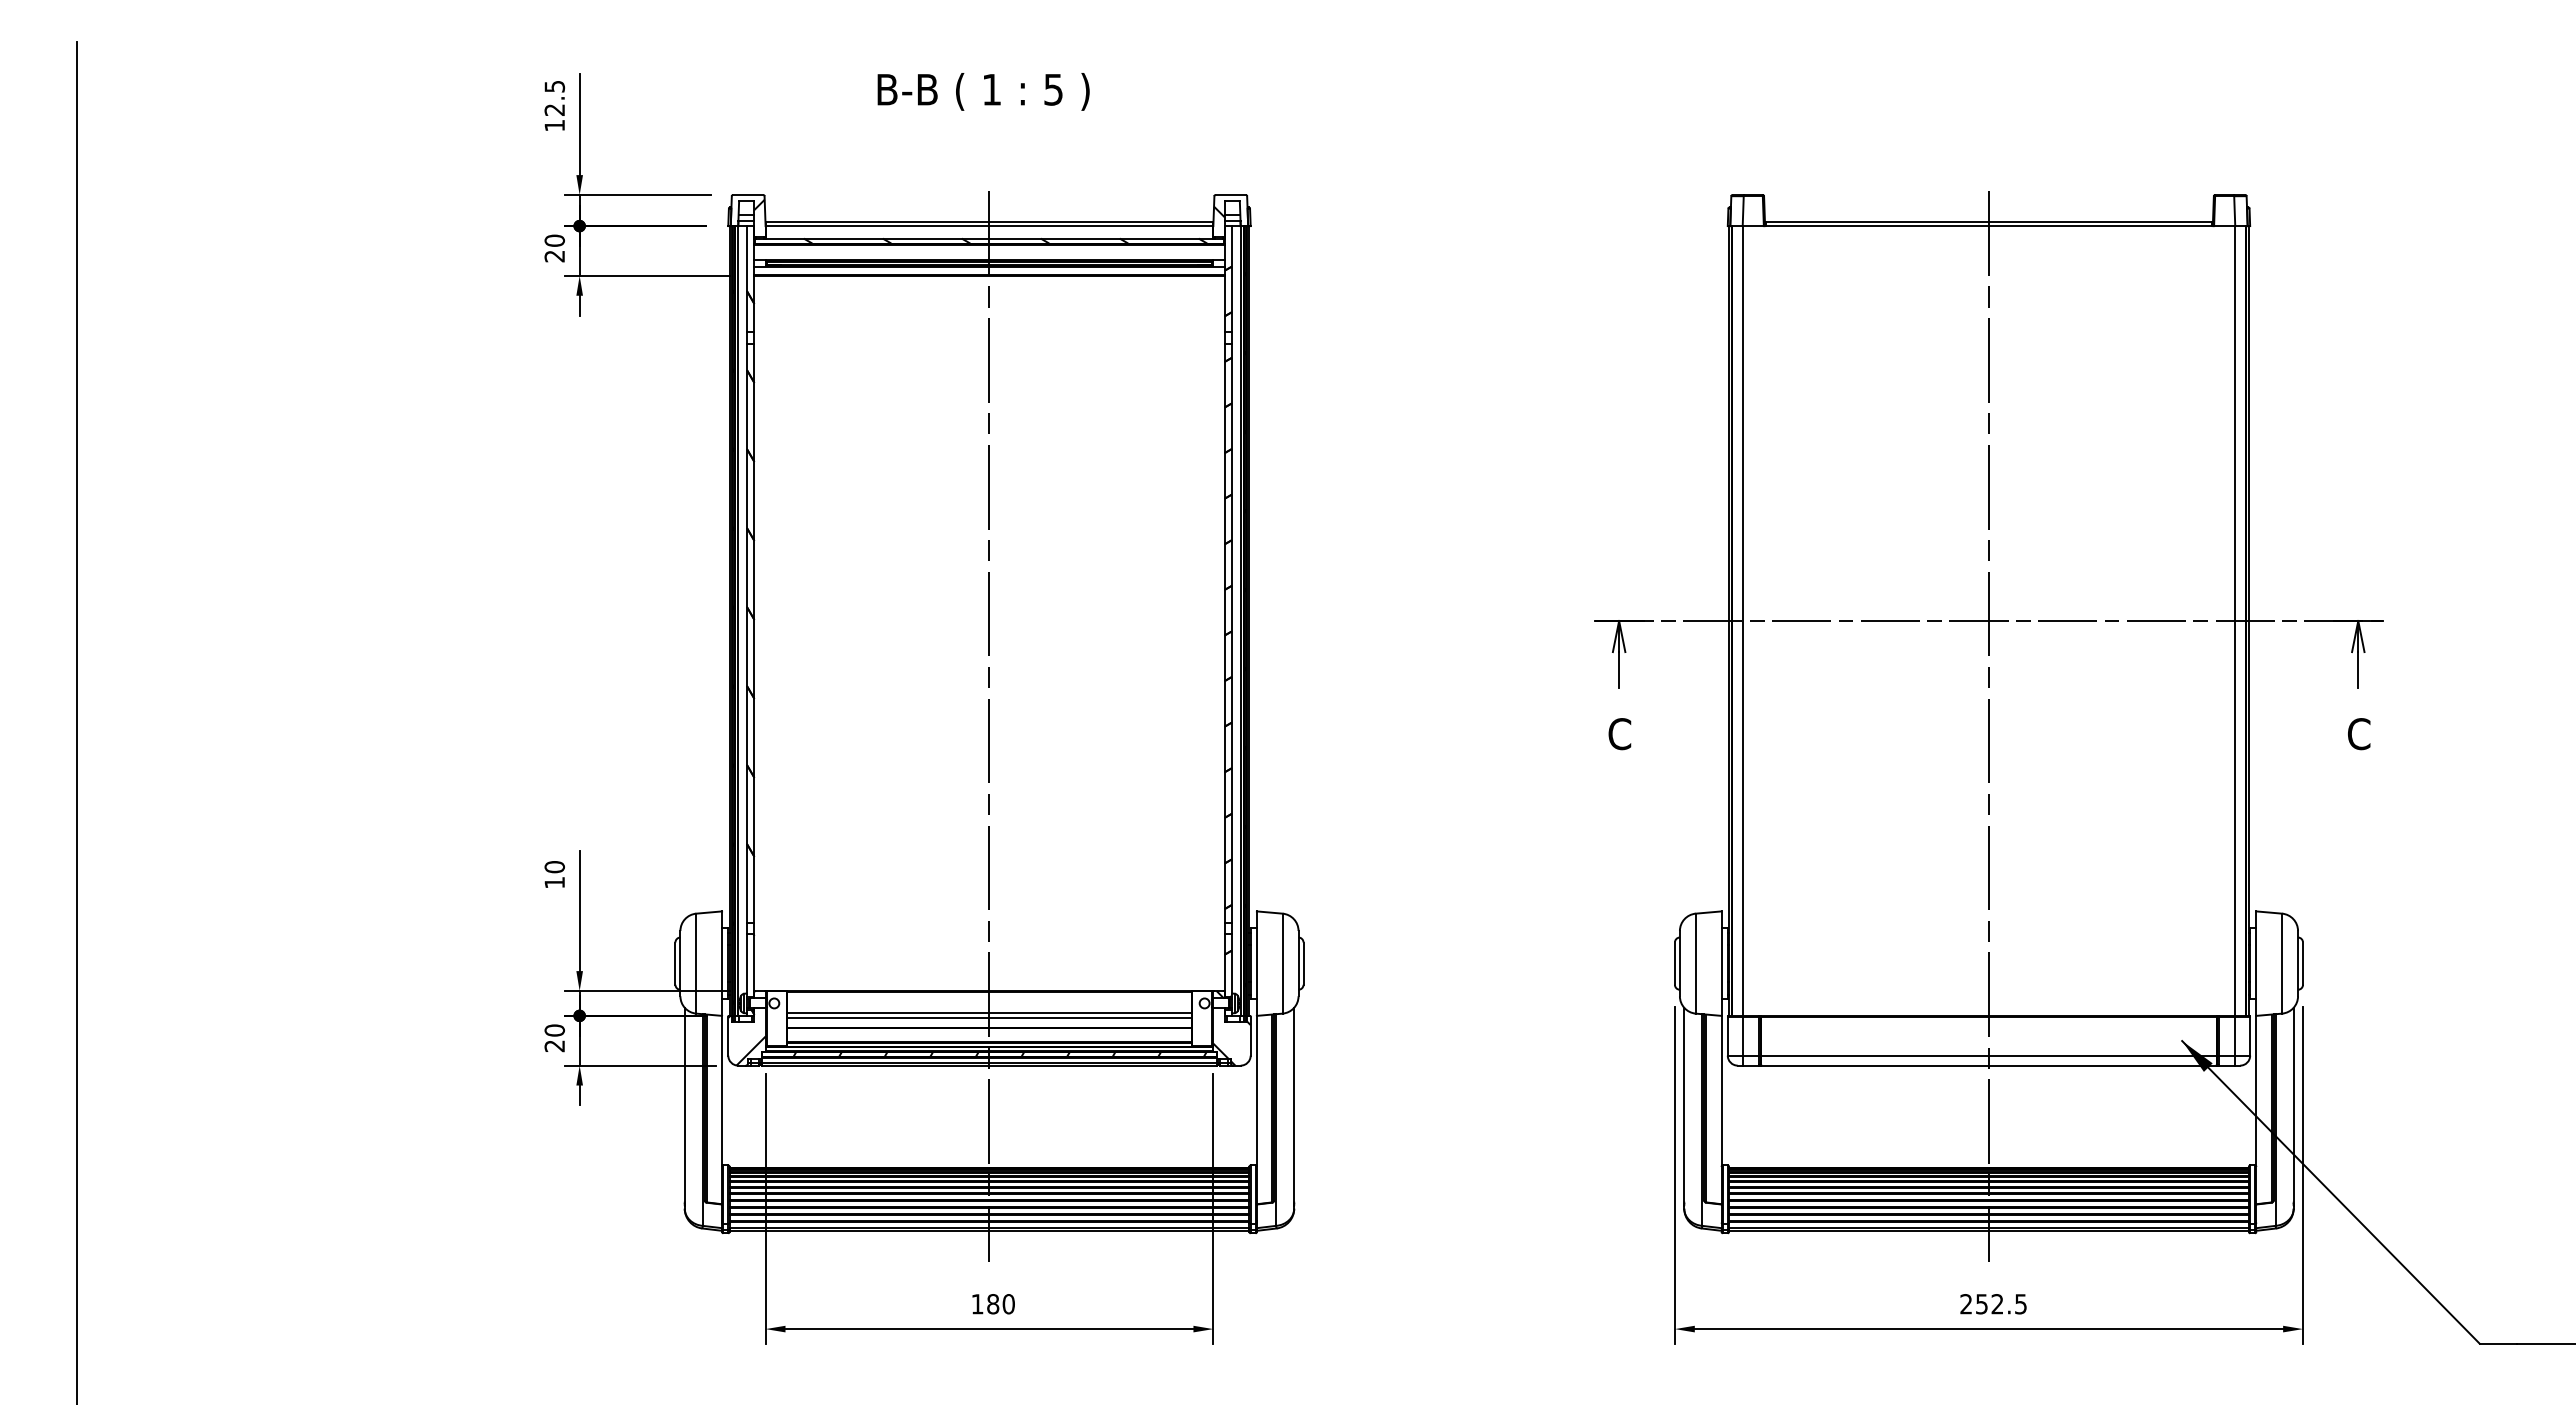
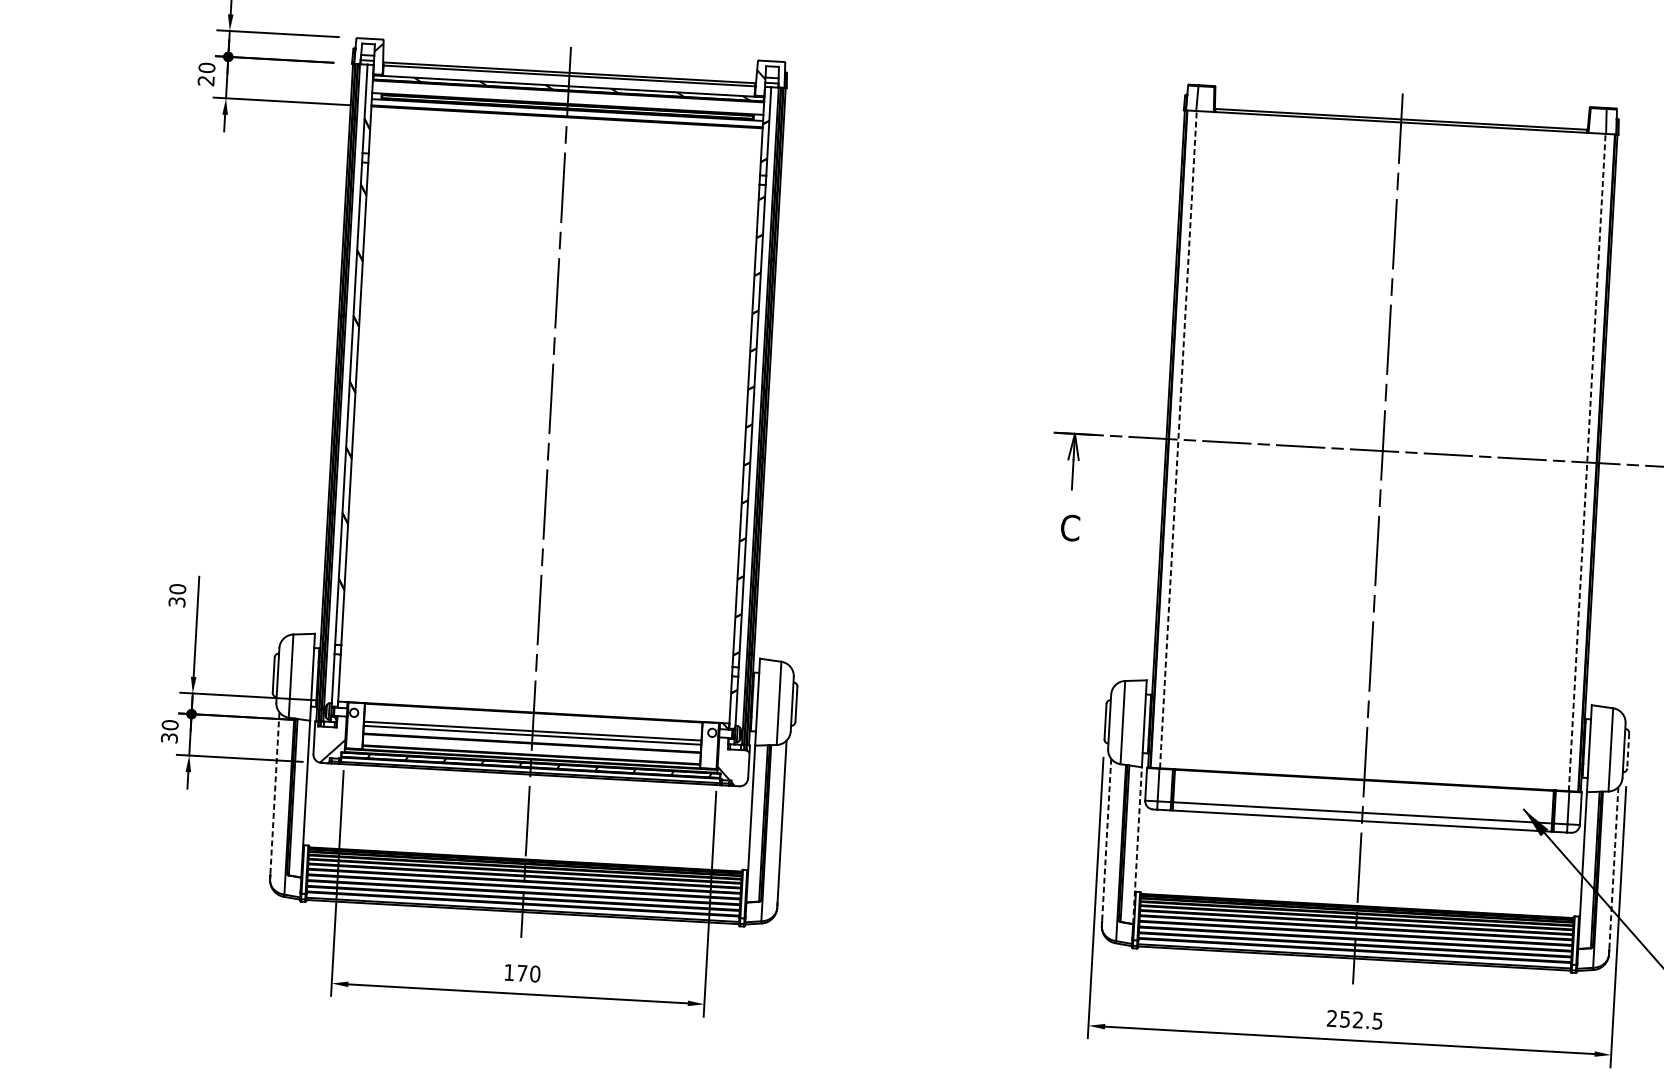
line: (1743, 621) -> (1178, 440), solid -> dashed
line: (2234, 621) -> (1587, 462), solid -> dashed
text: (554, 882) -> (176, 601), 10 -> 30
line: (2303, 964) -> (1628, 751), solid -> dashed
text: (555, 1046) -> (170, 738), 20 -> 30
line: (684, 1104) -> (274, 792), solid -> dashed
line: (1684, 1104) -> (1106, 839), solid -> dashed
line: (2293, 1104) -> (1613, 867), solid -> dashed
line: (1721, 1109) -> (1137, 845), solid -> dashed
text: (993, 1304) -> (522, 973), 180 -> 170

